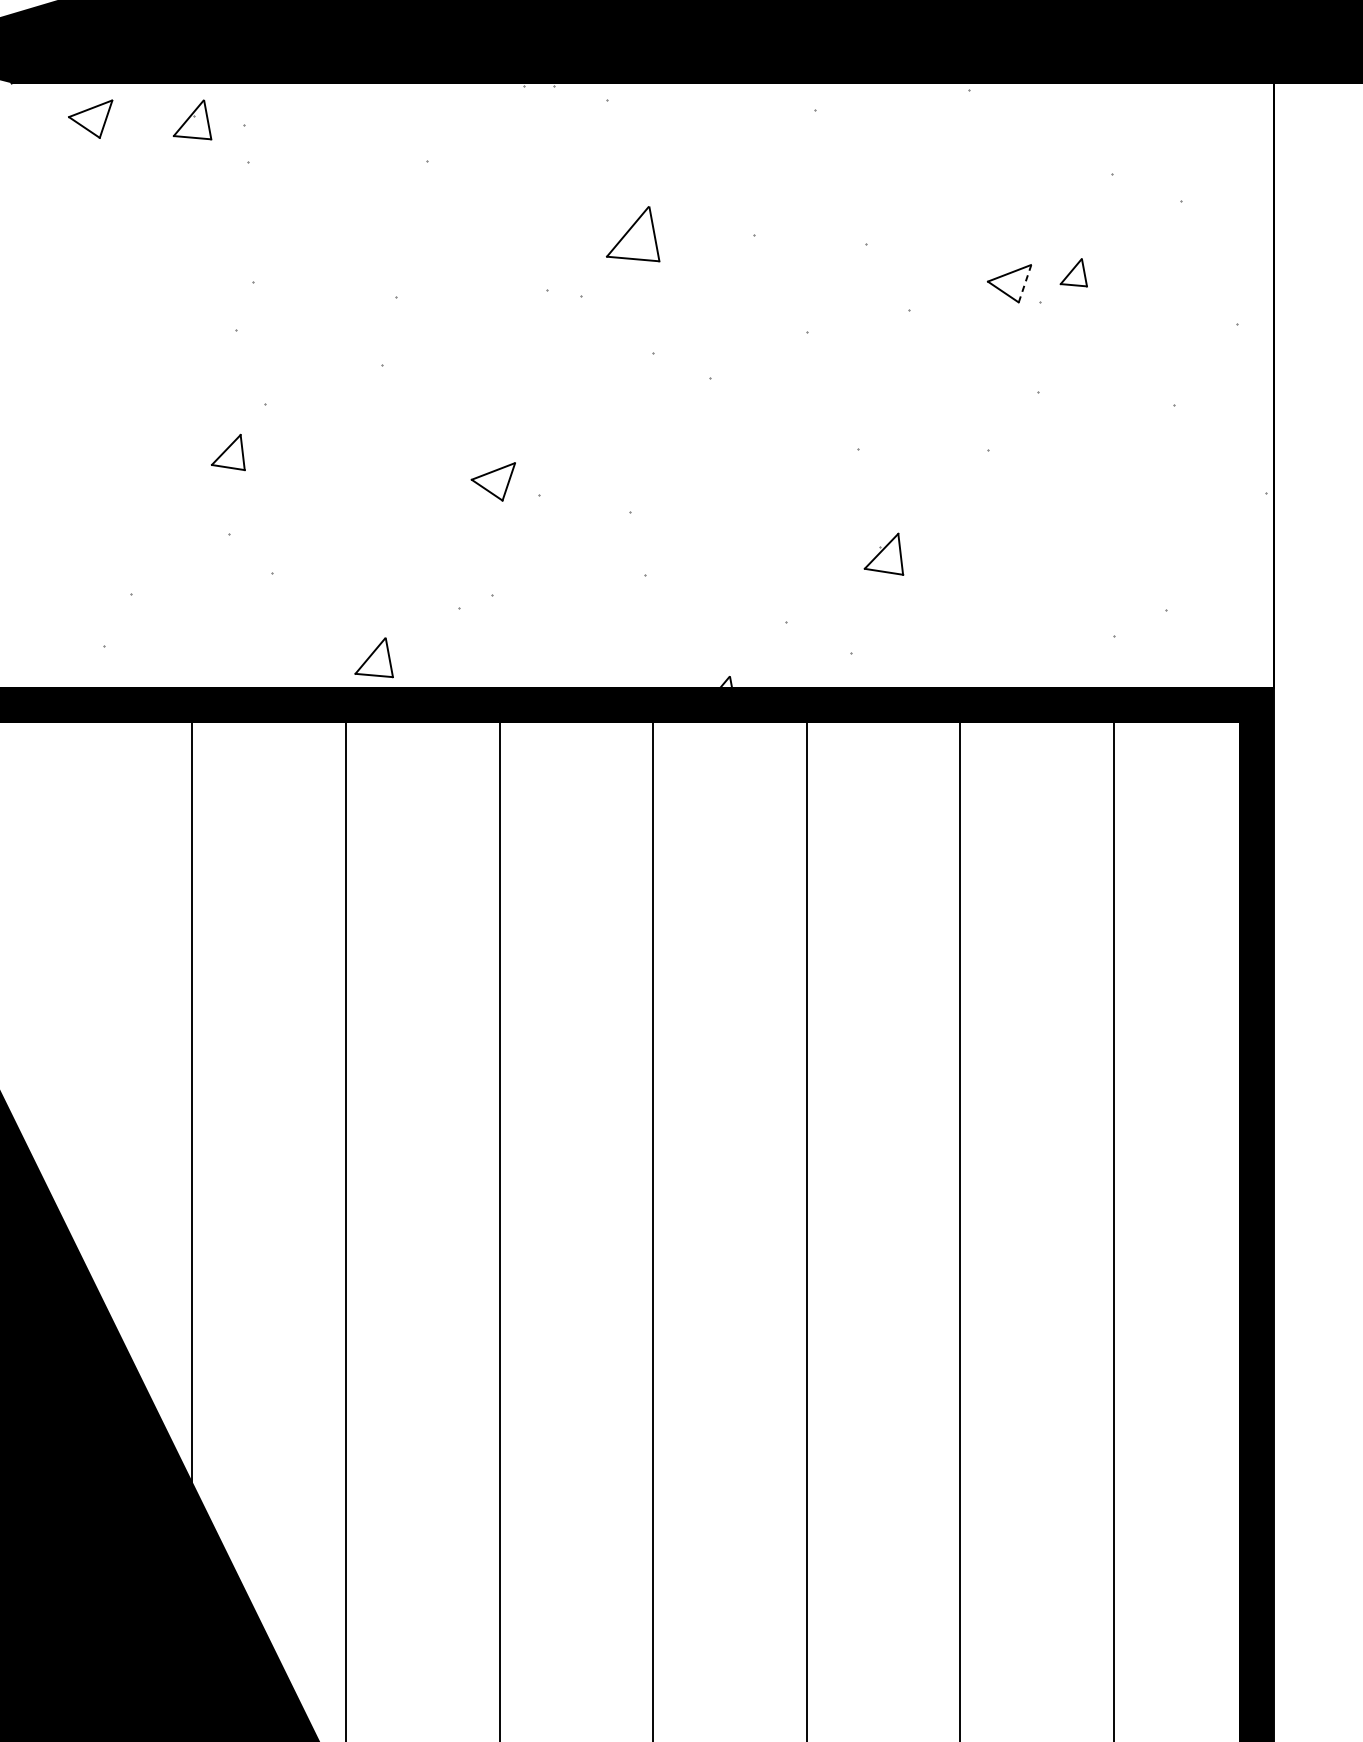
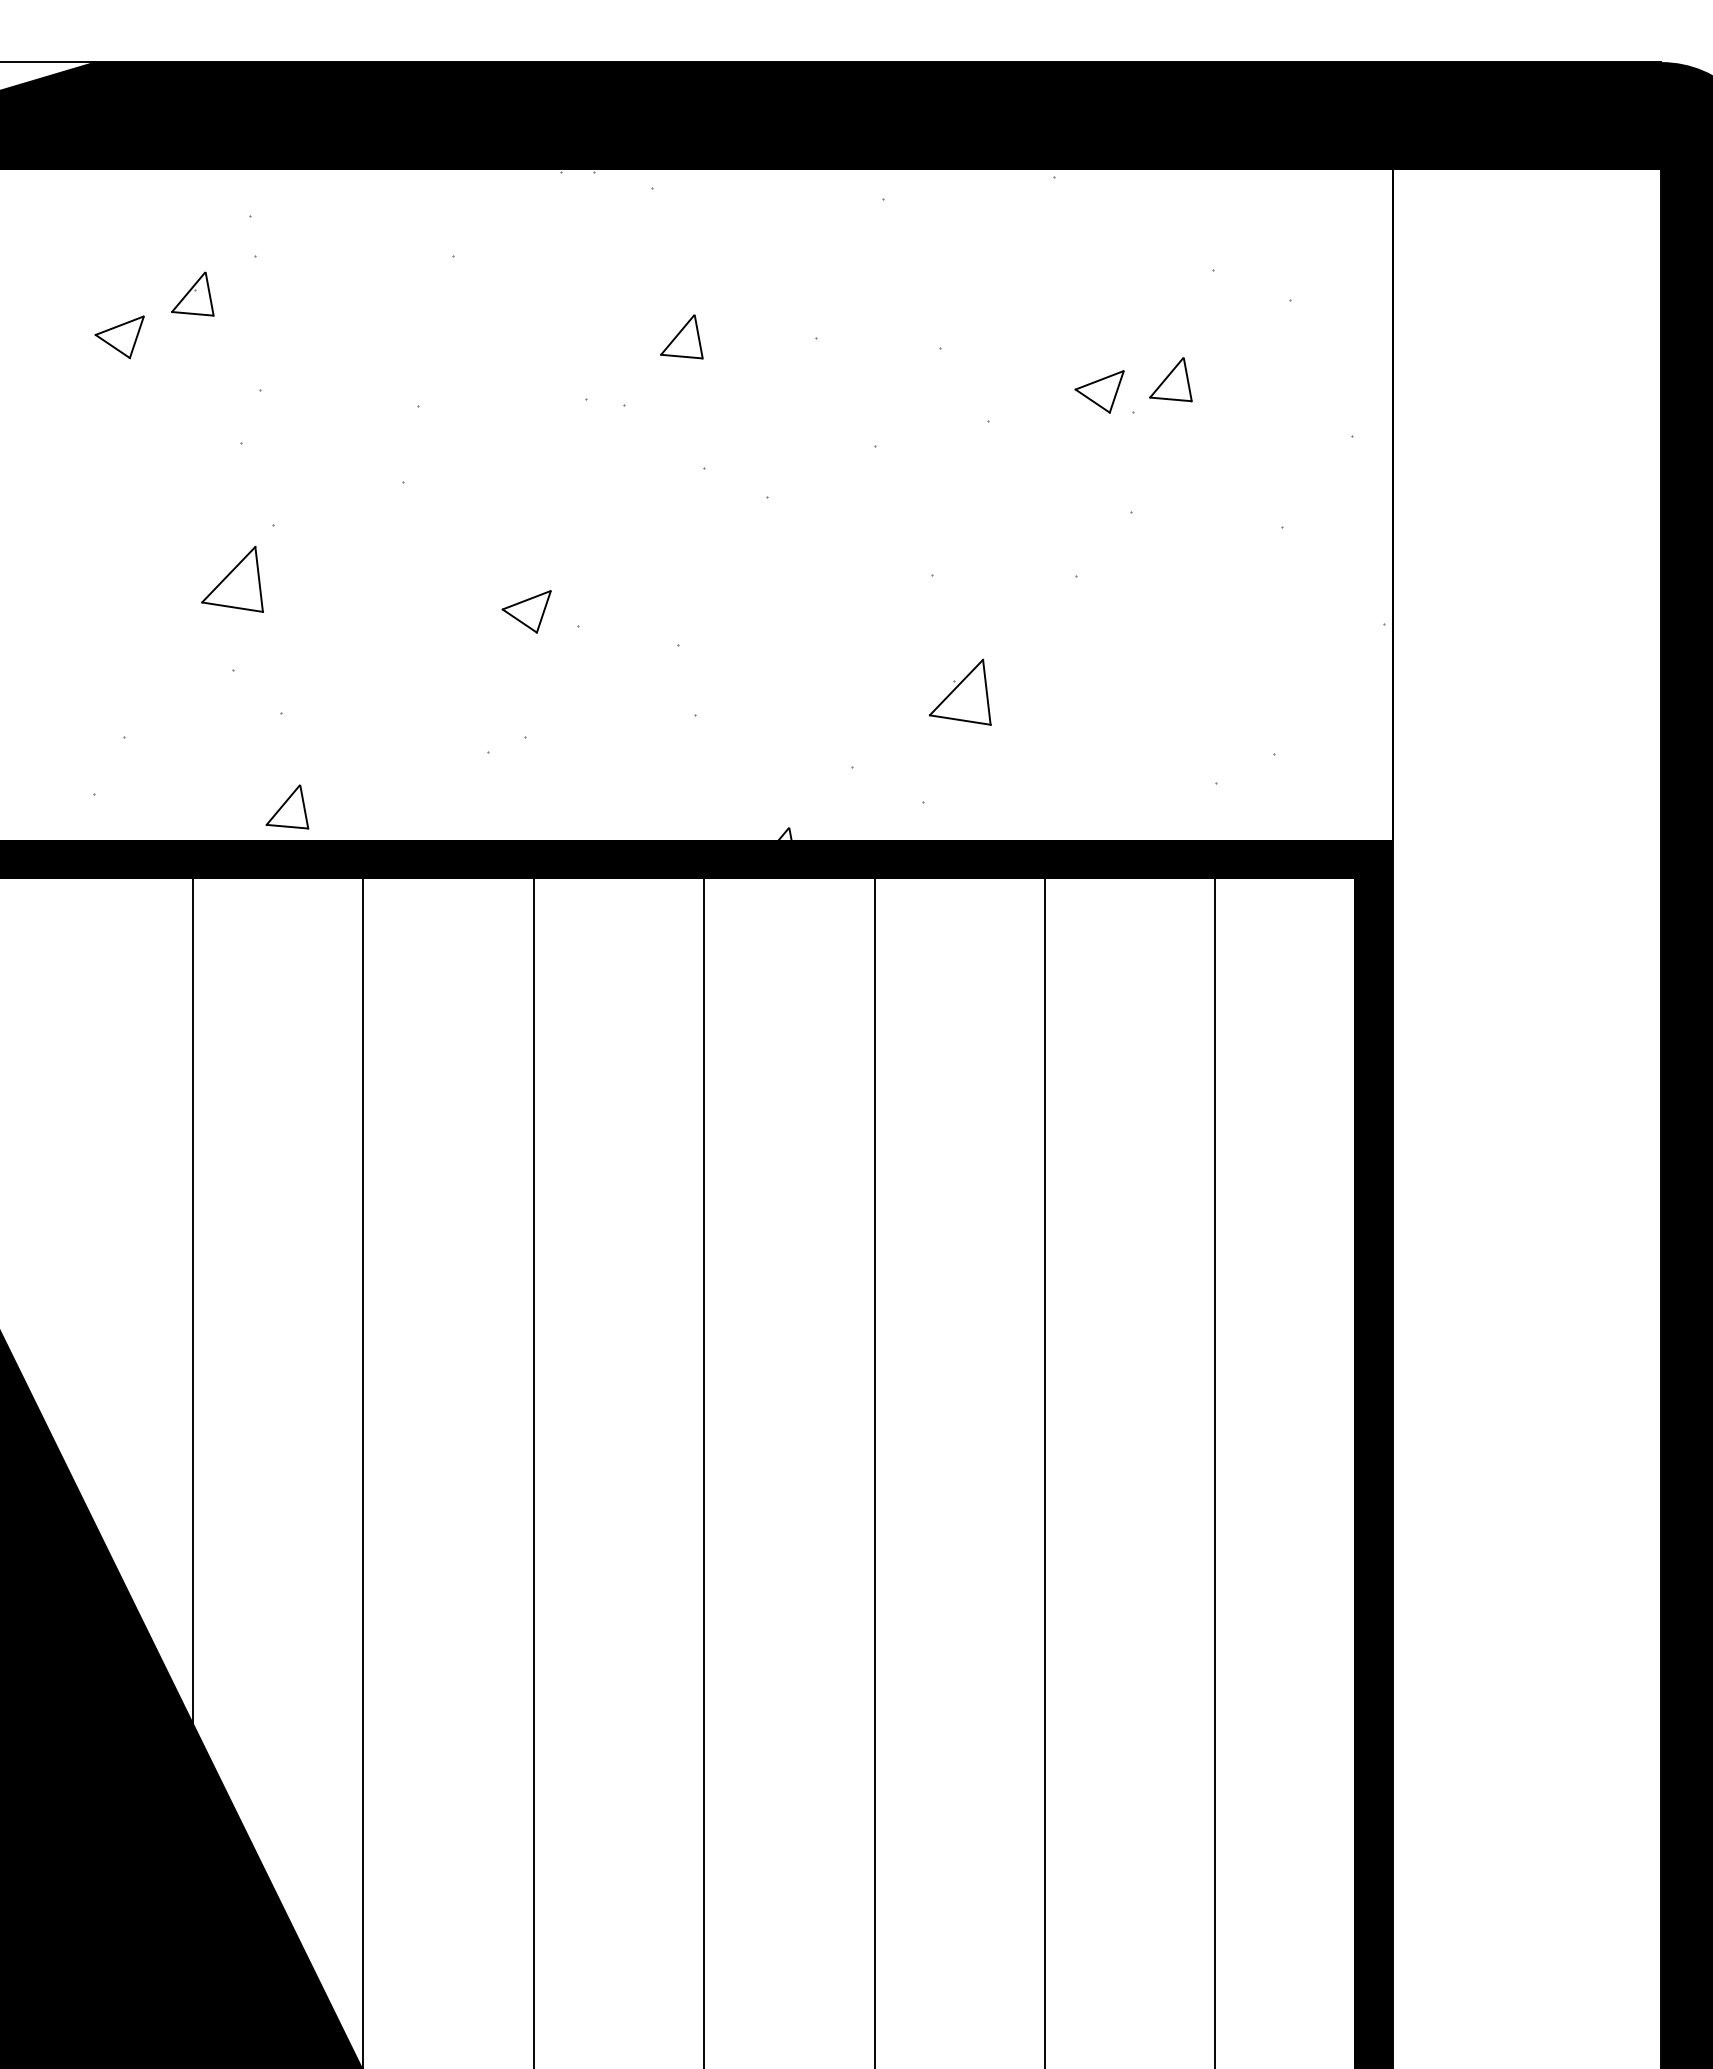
part: (90, 119) -> (119, 337), moved
part: (192, 119) -> (192, 293), moved
part: (632, 233) -> (681, 336), size x0.71
part: (1073, 272) -> (1170, 379), size x1.43
line: (1024, 284) -> (1116, 392), dashed -> solid
part: (228, 451) -> (232, 578), size x1.67
part: (883, 553) -> (959, 691), size x1.43
part: (374, 657) -> (287, 806), moved

